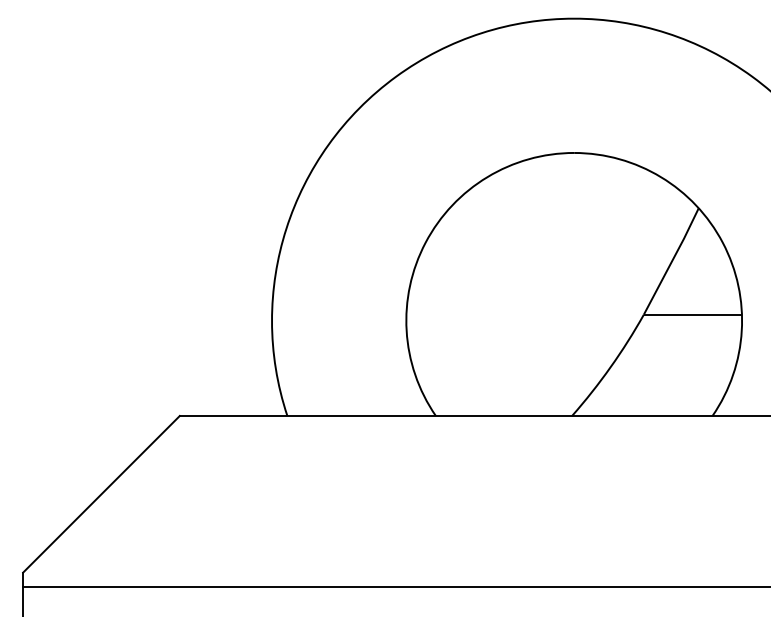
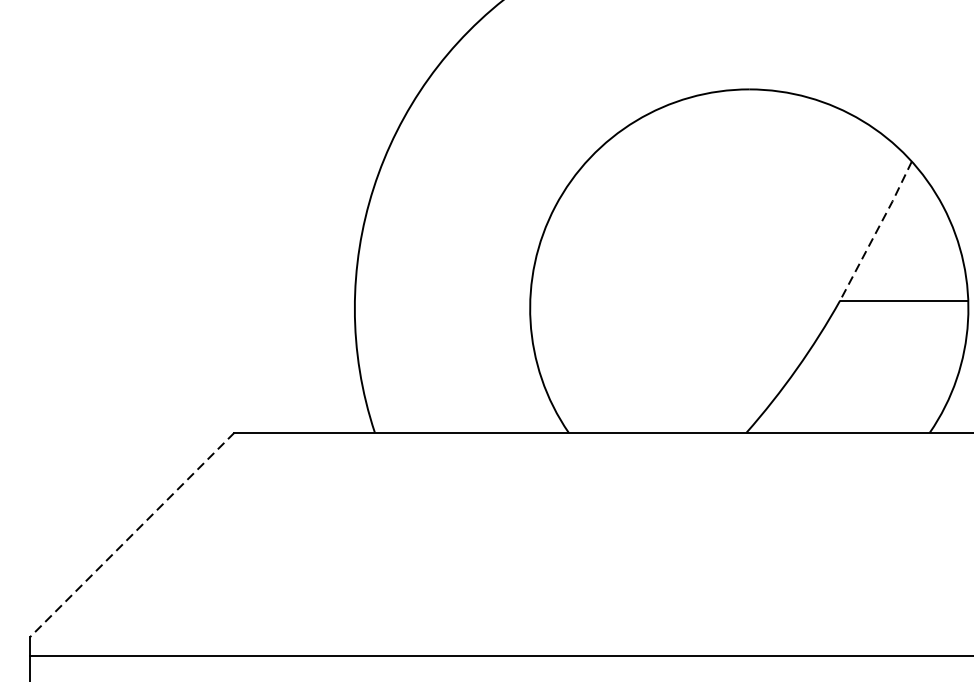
line: (671, 261) -> (876, 231), solid -> dashed
line: (101, 494) -> (132, 535), solid -> dashed

